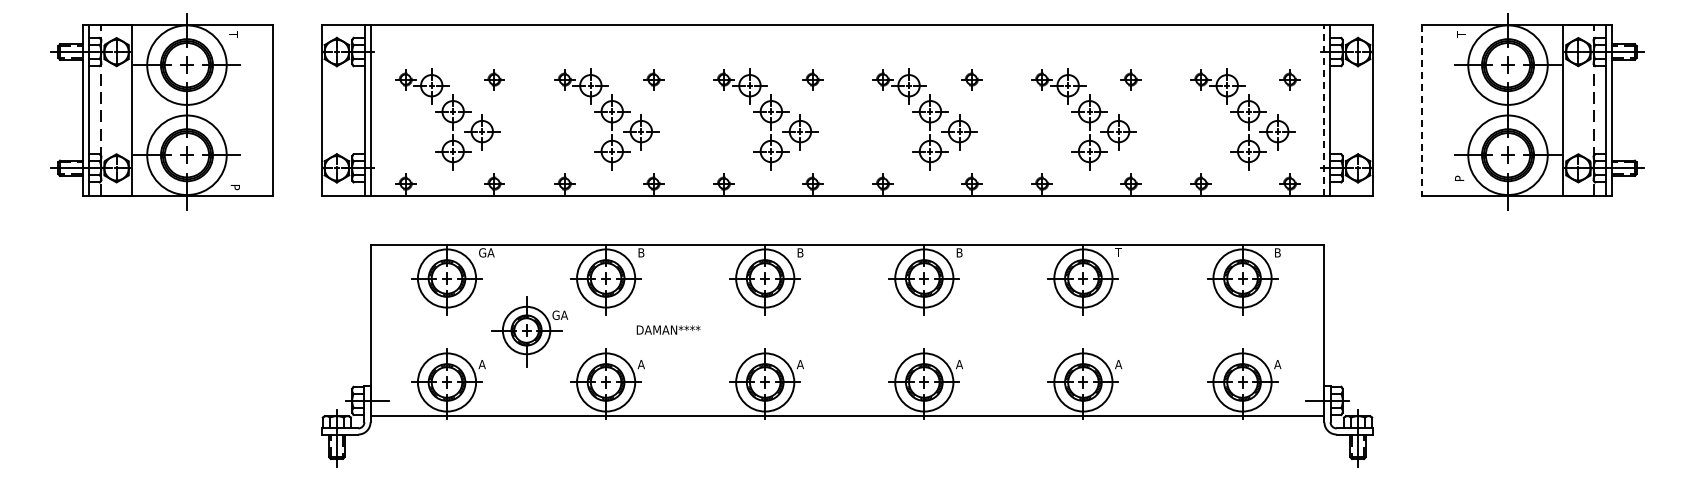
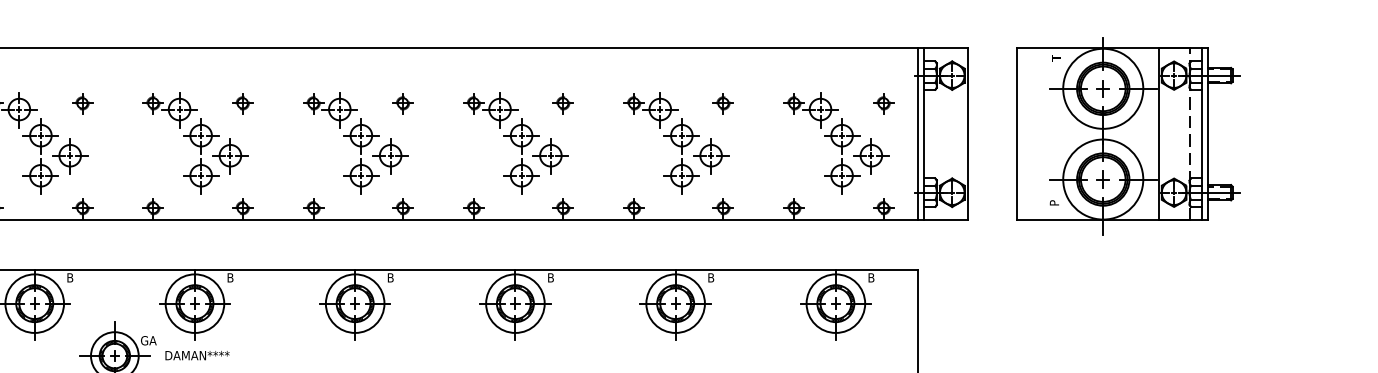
line: (1324, 110) -> (918, 134), dashed -> solid
line: (1422, 110) -> (1017, 134), dashed -> solid
text: (486, 252) -> (74, 277), GA -> B
text: (1118, 252) -> (710, 277), T -> B
text: (668, 329) -> (197, 355), moved

